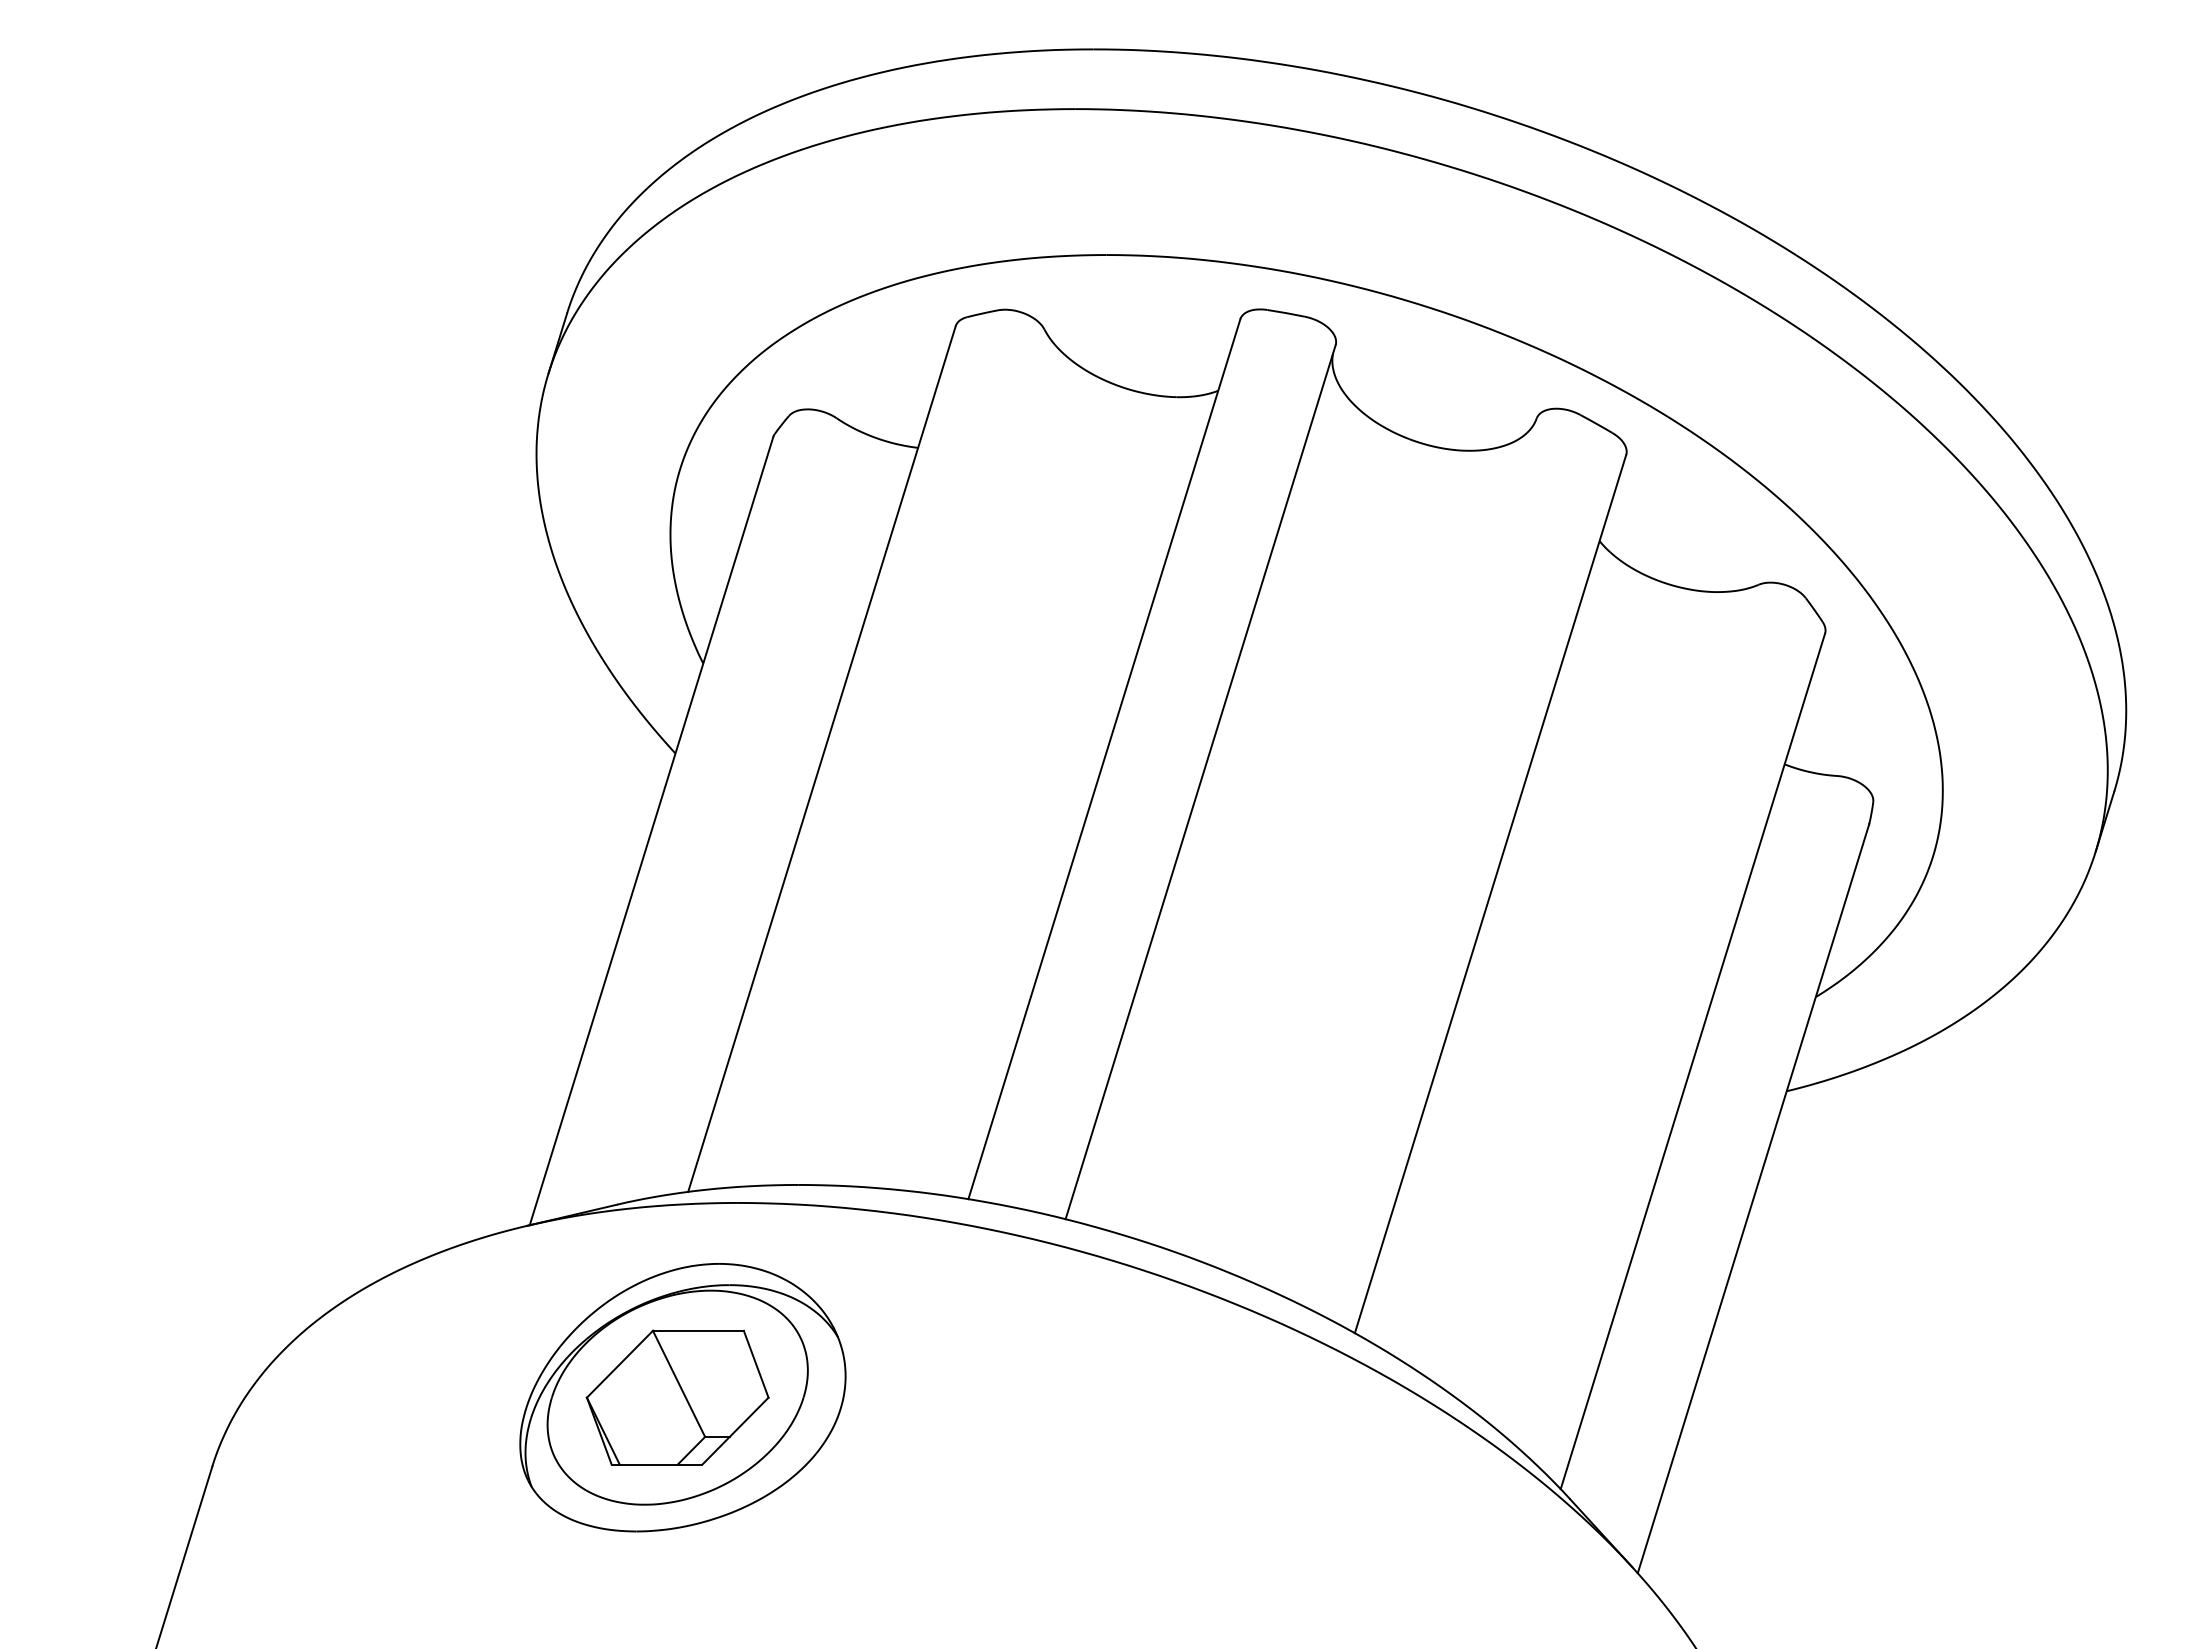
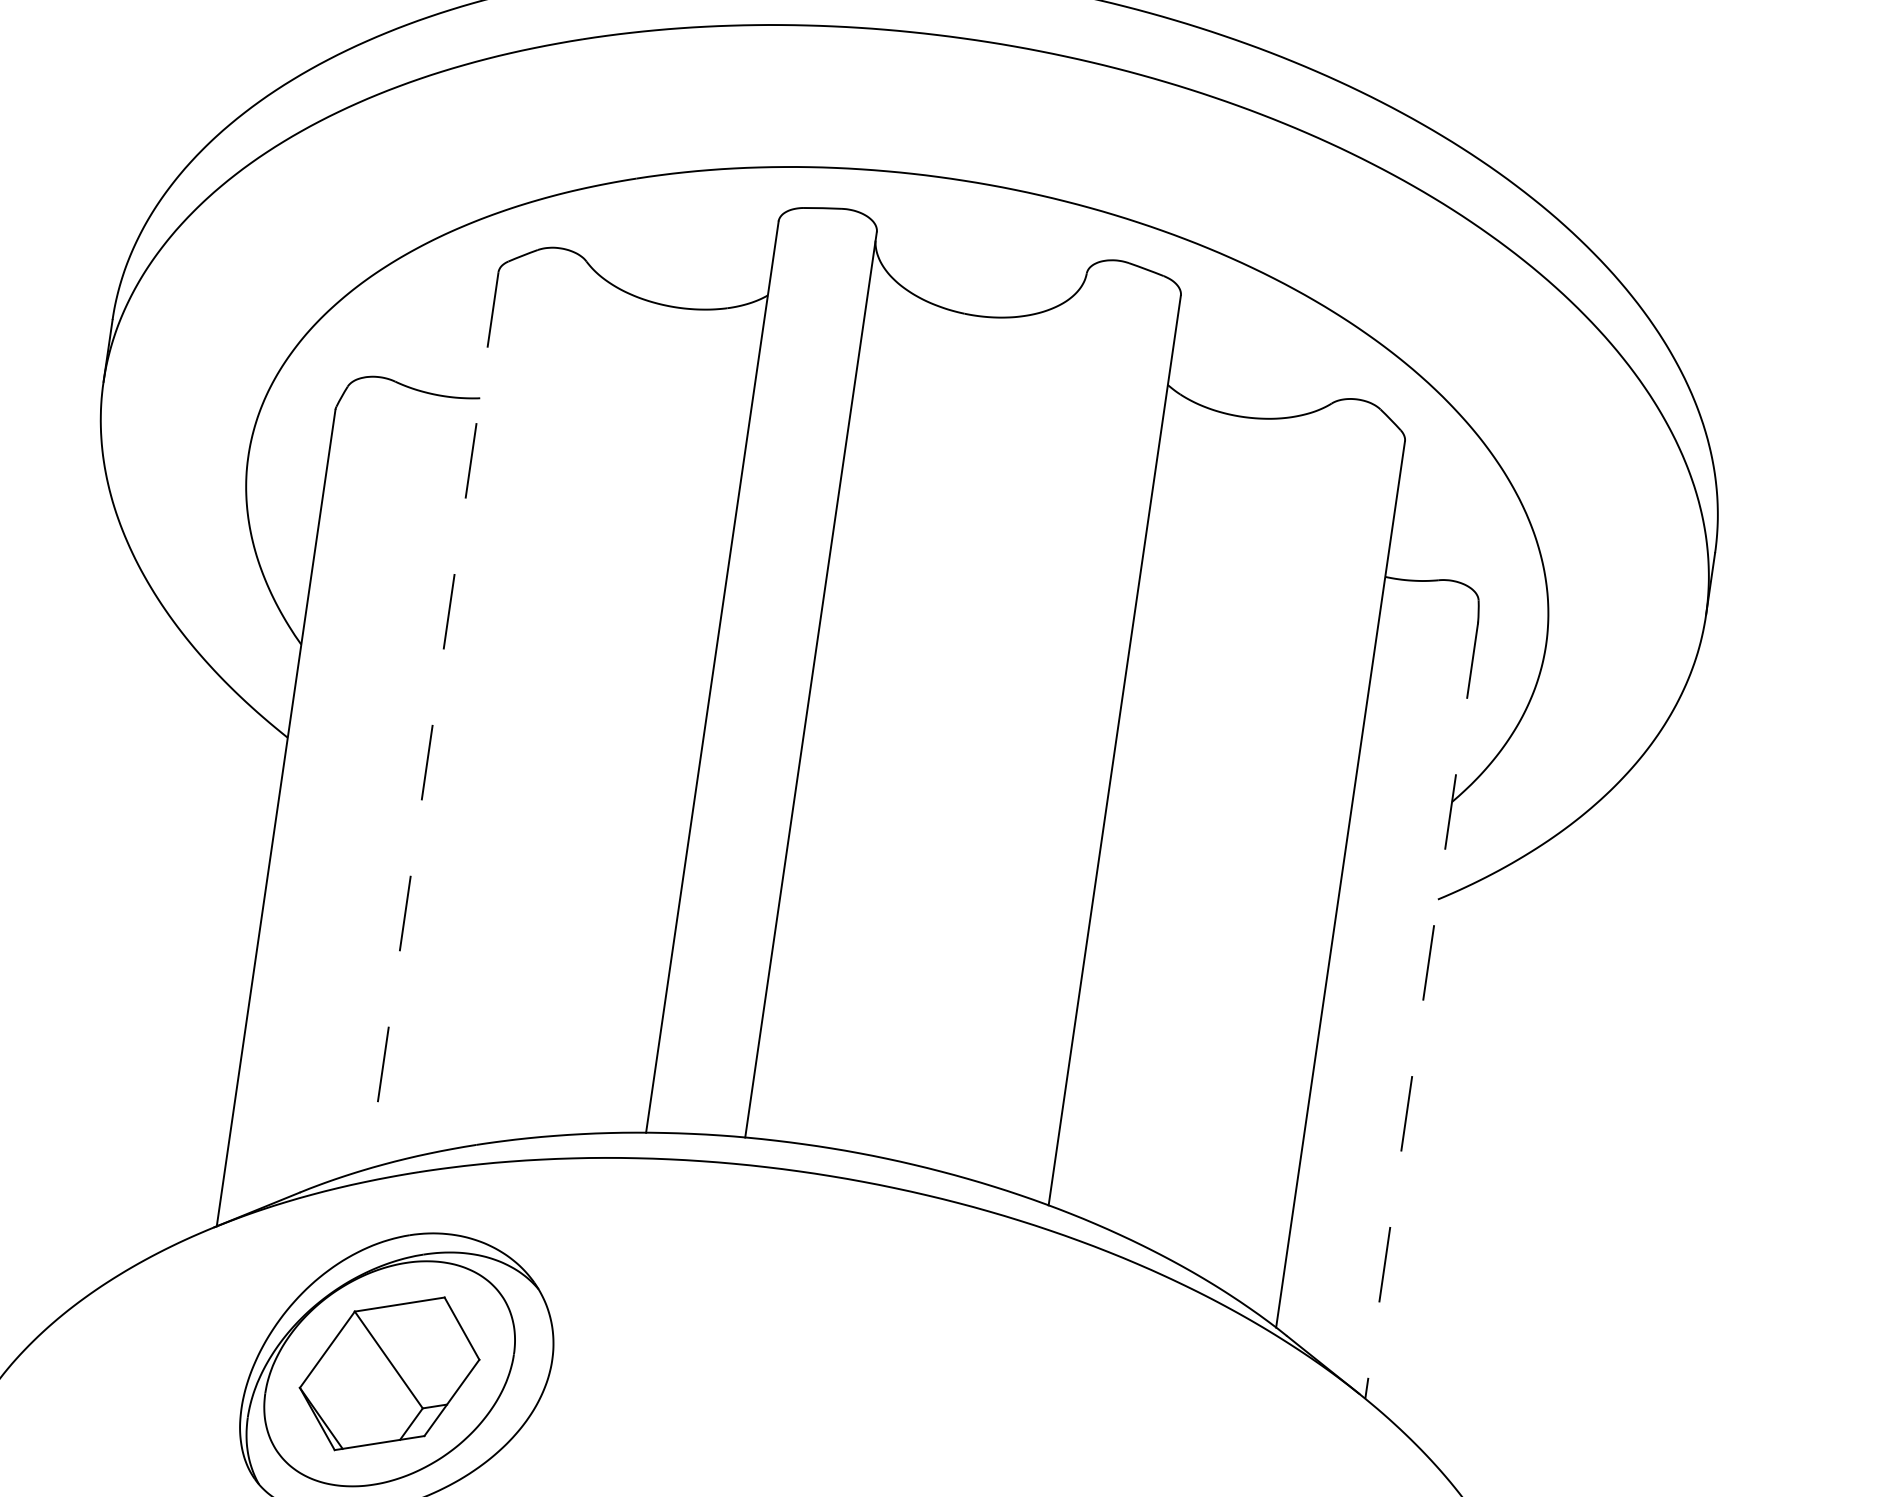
line: (821, 759) -> (432, 721), solid -> dashed
line: (1753, 1198) -> (1421, 1010), solid -> dashed

